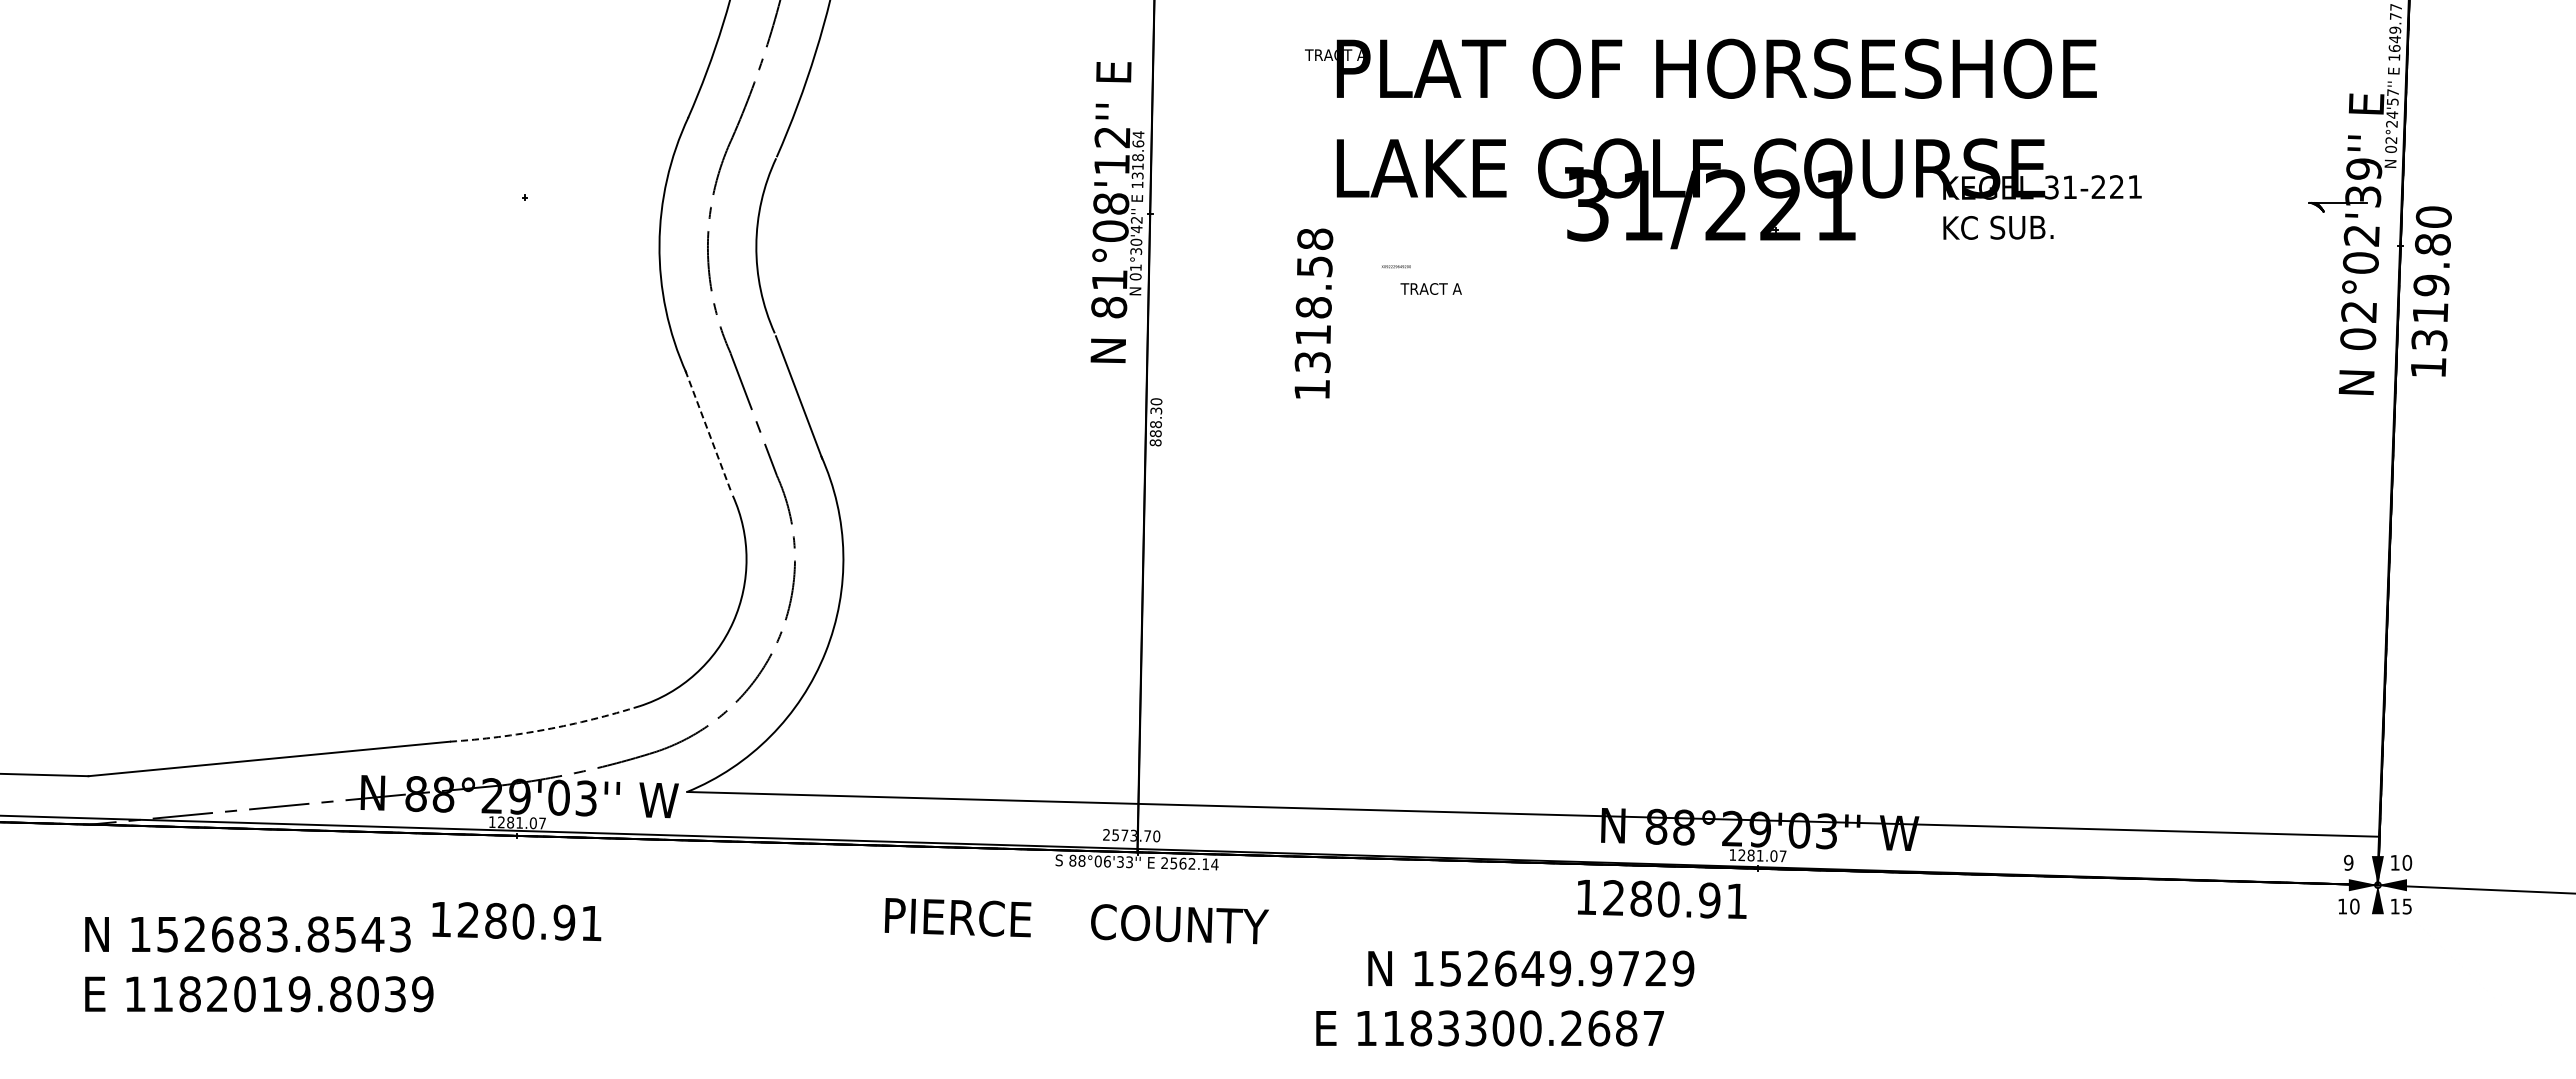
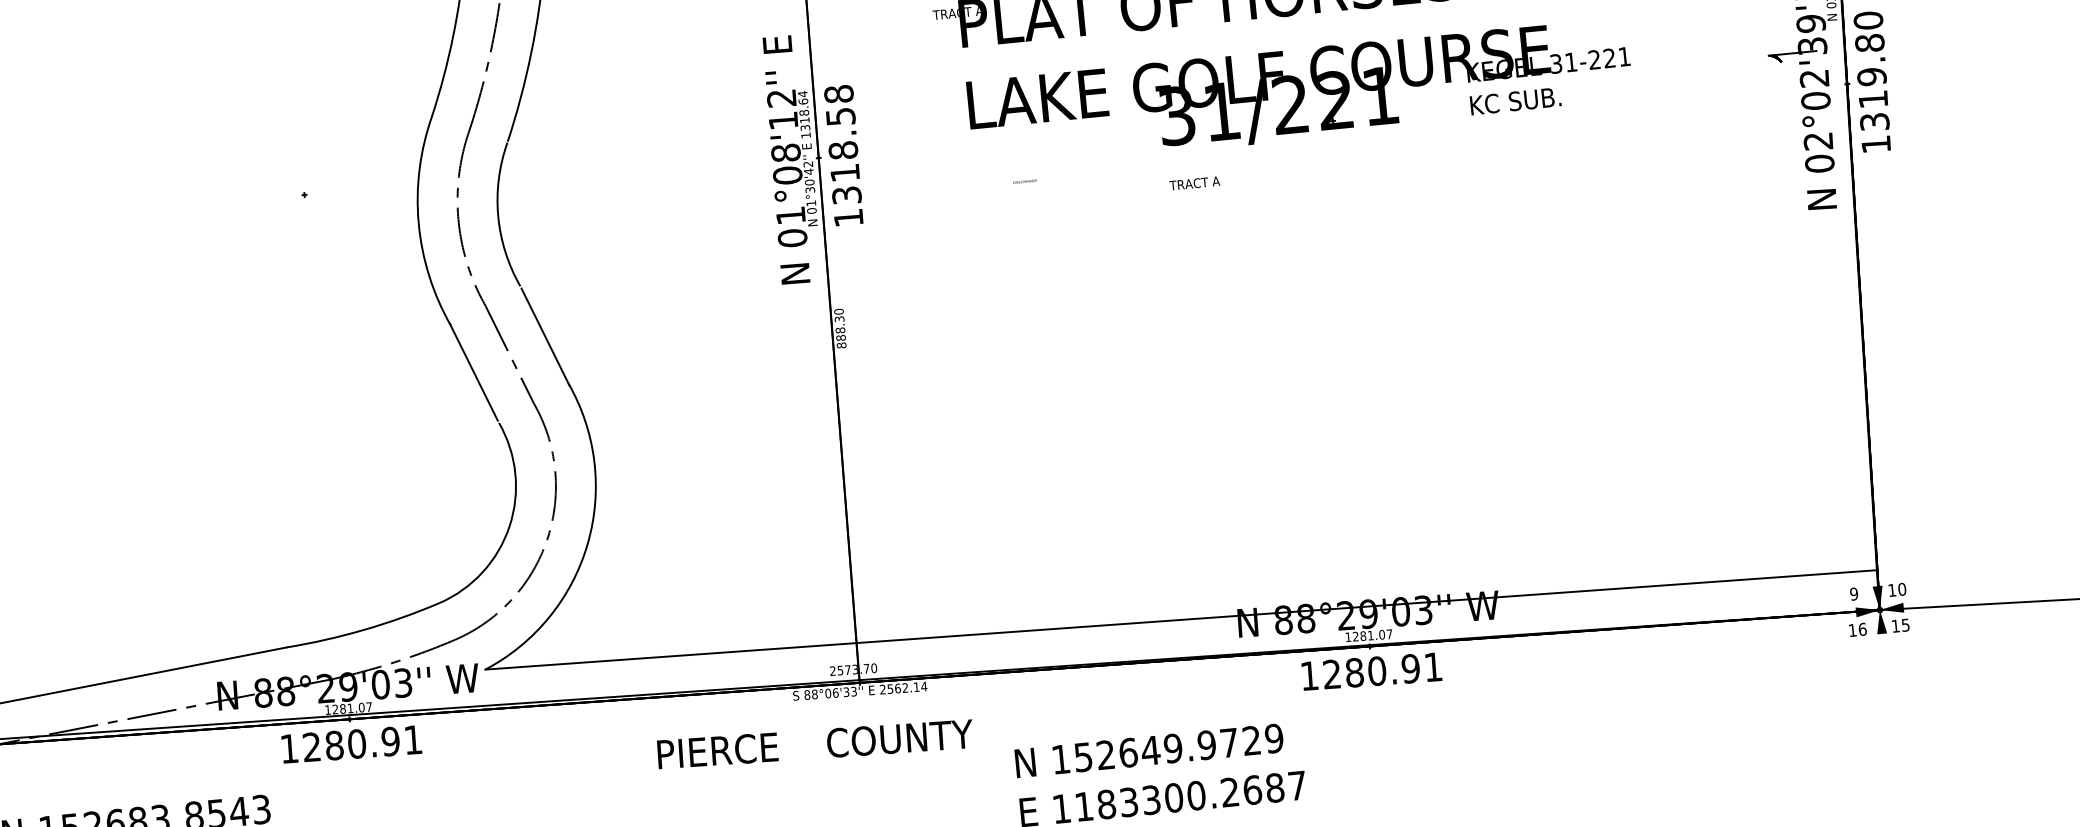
text: (1430, 288) -> (1194, 183), moved
text: (2431, 291) -> (1872, 81), moved
text: (1109, 307) -> (792, 238), 81°08'12'' -> 01°08'12''
text: (1313, 313) -> (843, 155), moved
line: (708, 432) -> (473, 372), dashed -> solid
arc: (545, 729) -> (364, 629), dashed -> solid
text: (1662, 898) -> (1372, 670), moved
text: (2354, 906) -> (1862, 629), 10 -> 16
text: (516, 921) -> (351, 744), moved
text: (1531, 968) -> (1149, 750), moved

